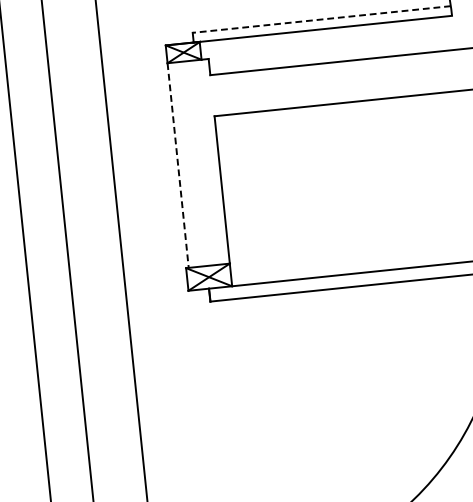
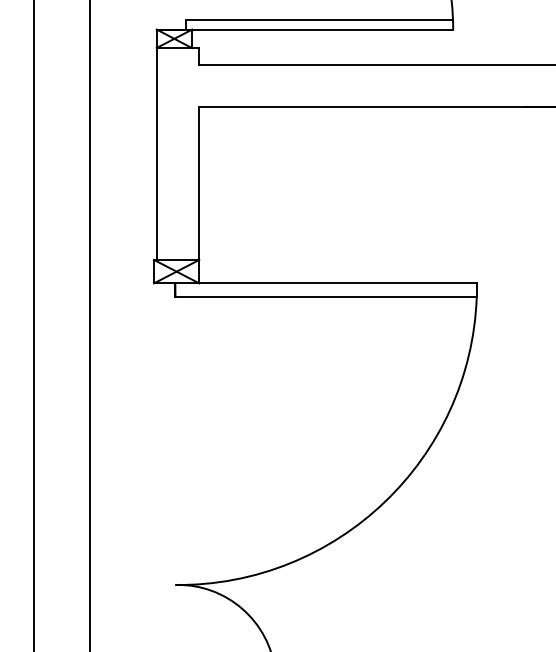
line: (321, 19) -> (319, 19), dashed -> solid
line: (177, 165) -> (156, 153), dashed -> solid

